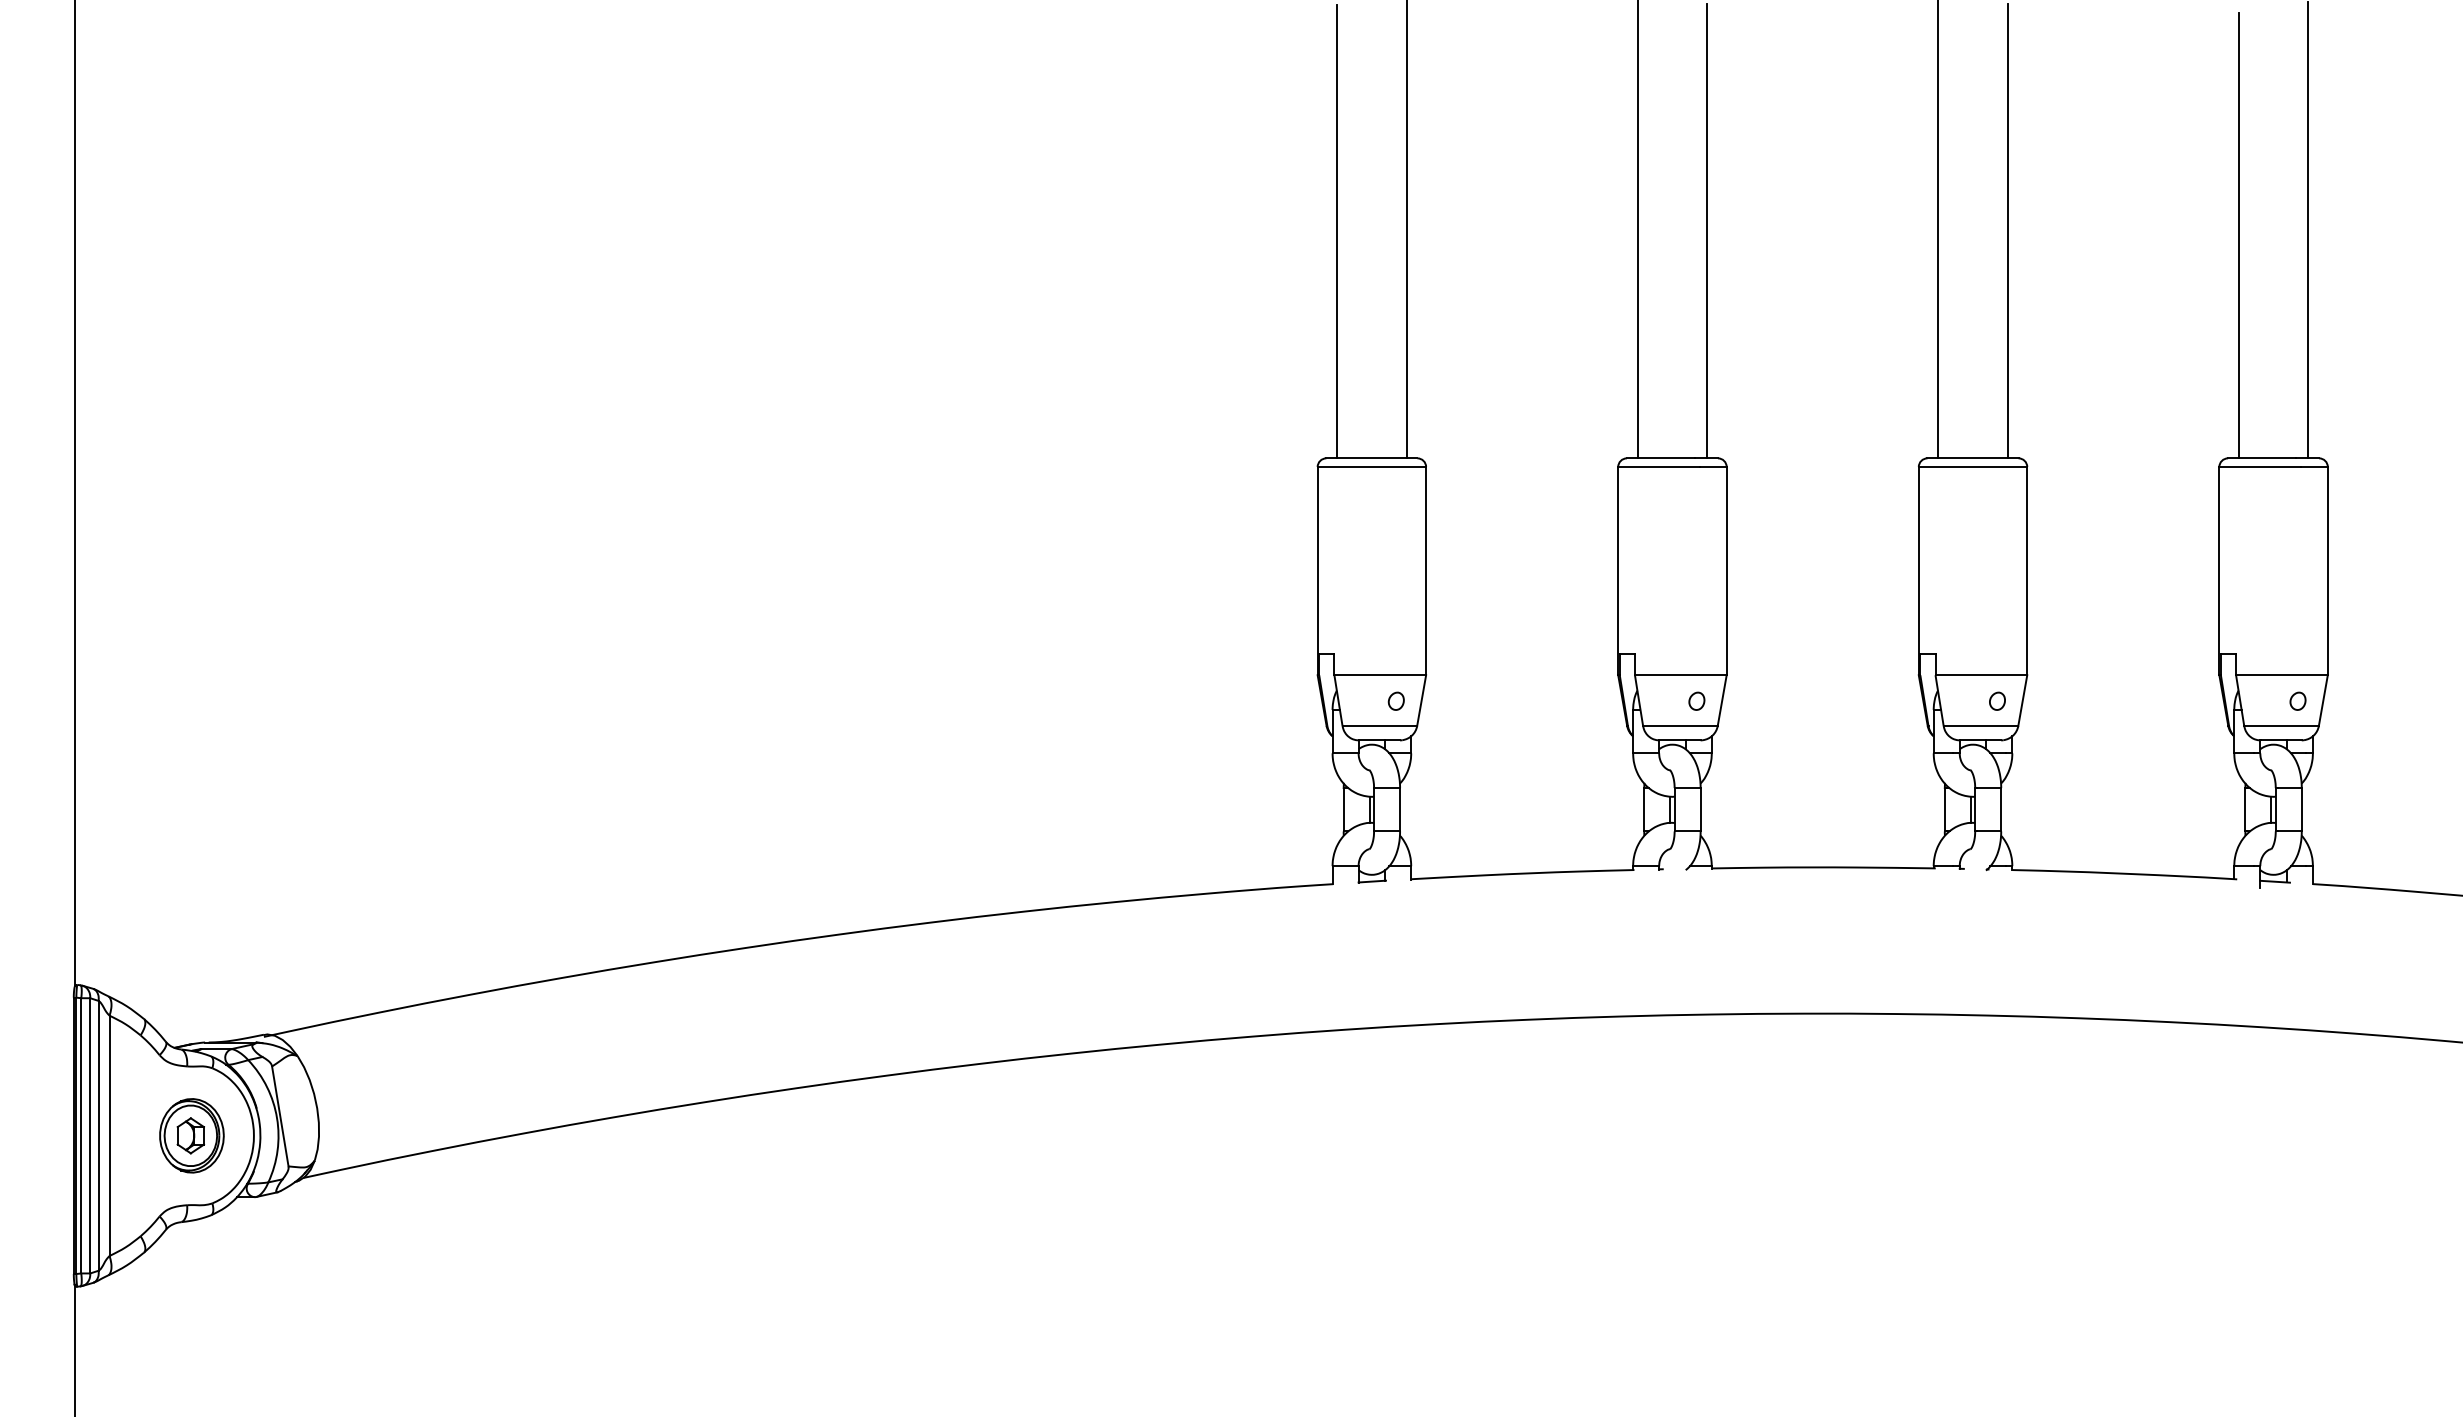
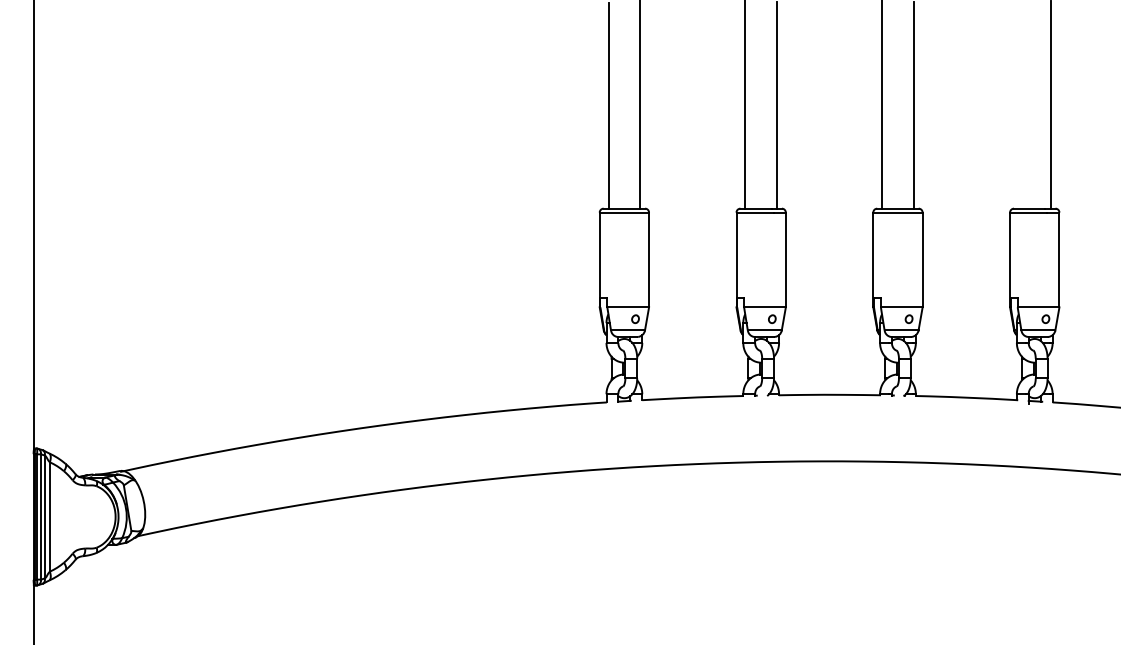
line: (2237, 233) -> (1018, 106), removed
part: (192, 1134) -> (87, 516), removed

